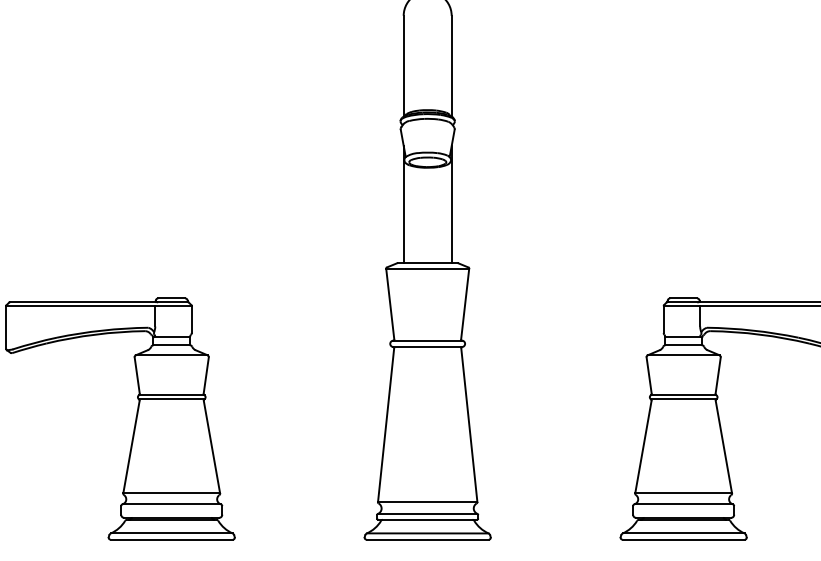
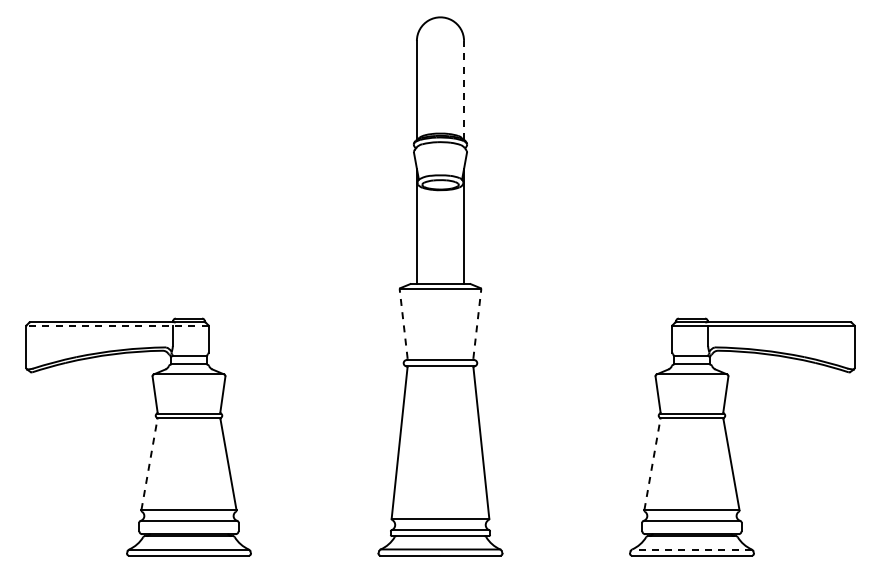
line: (452, 65) -> (464, 89), solid -> dashed
line: (390, 304) -> (403, 324), solid -> dashed
line: (465, 304) -> (477, 324), solid -> dashed
line: (98, 306) -> (117, 326), solid -> dashed
line: (131, 446) -> (149, 464), solid -> dashed
line: (643, 446) -> (652, 464), solid -> dashed
line: (683, 533) -> (691, 549), solid -> dashed

